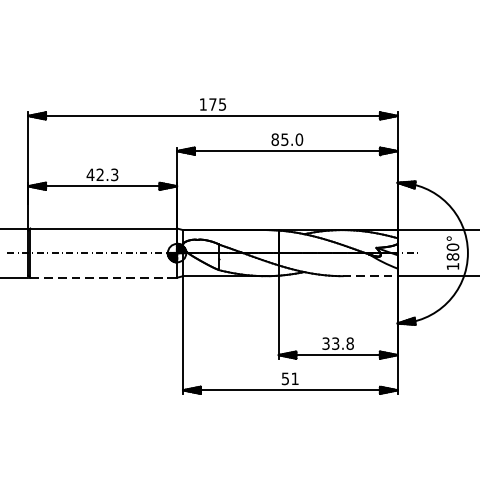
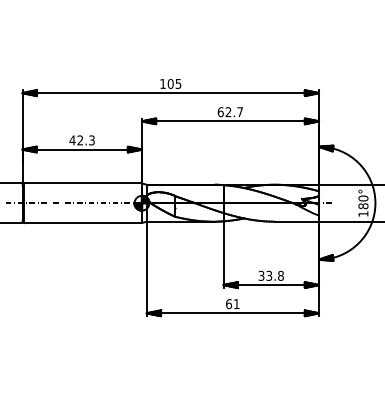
text: (212, 103) -> (170, 83), 175 -> 105
text: (287, 140) -> (230, 112), 85.0 -> 62.7
line: (370, 275) -> (297, 221), dashed -> solid
line: (104, 277) -> (83, 222), dashed -> solid
text: (284, 379) -> (228, 304), 51 -> 61

